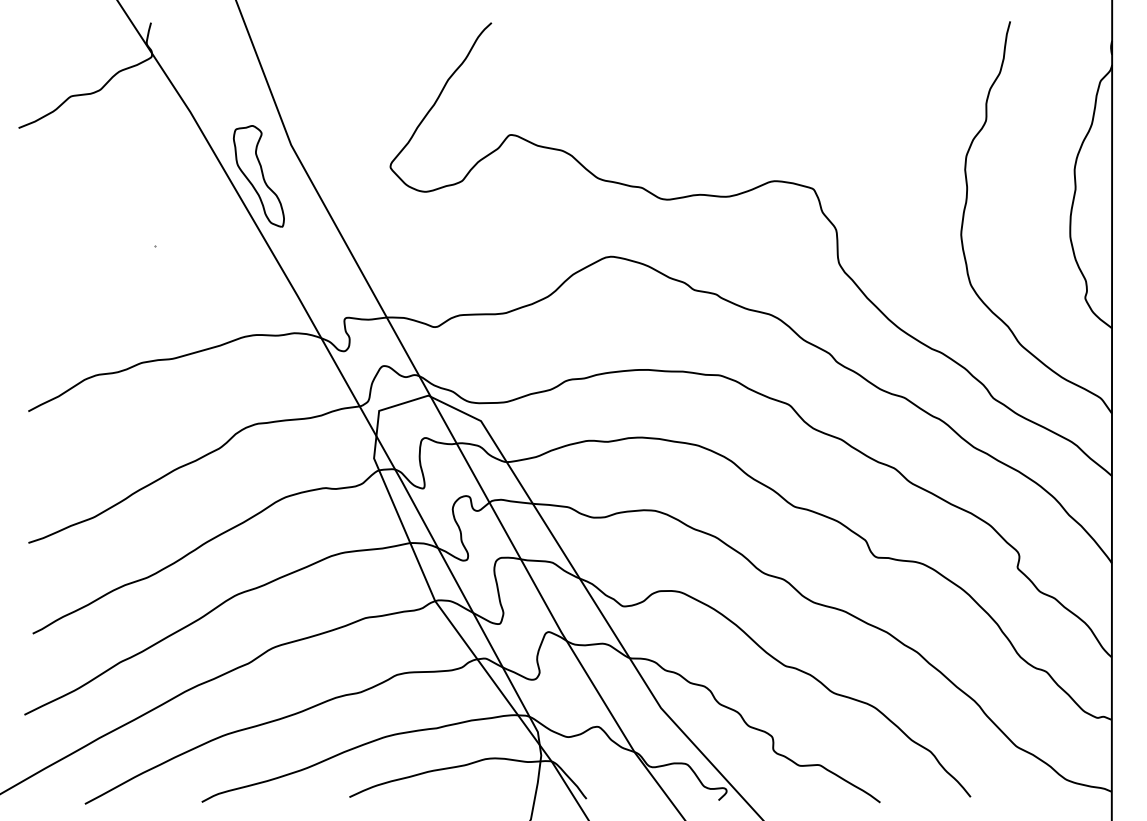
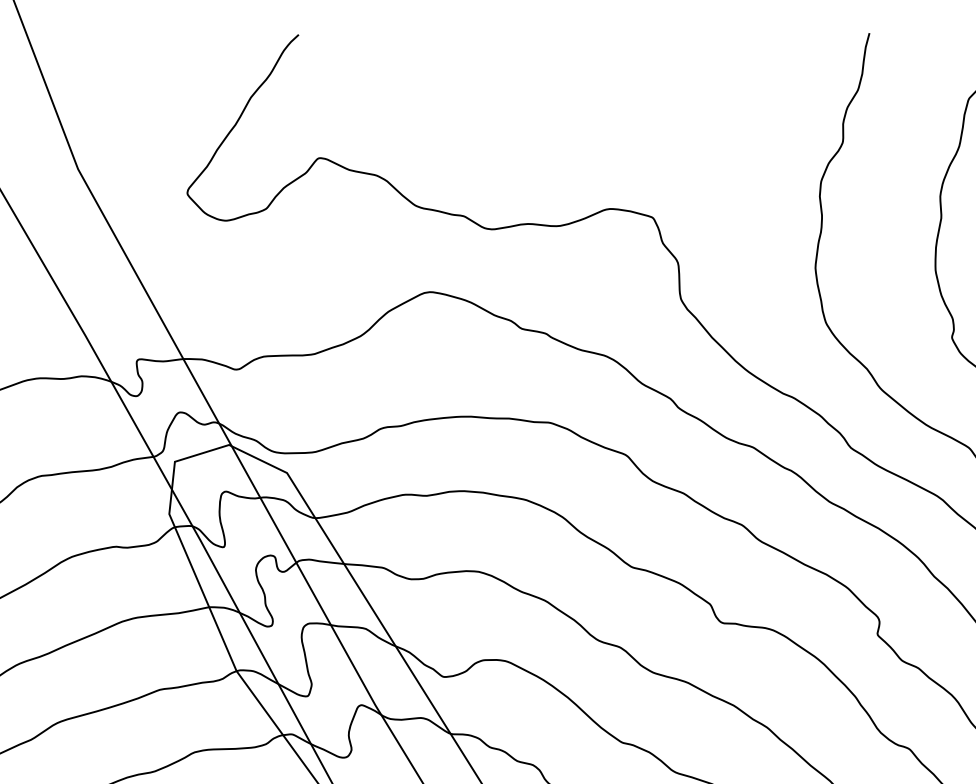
part: (258, 176) -> (42, 203), removed

